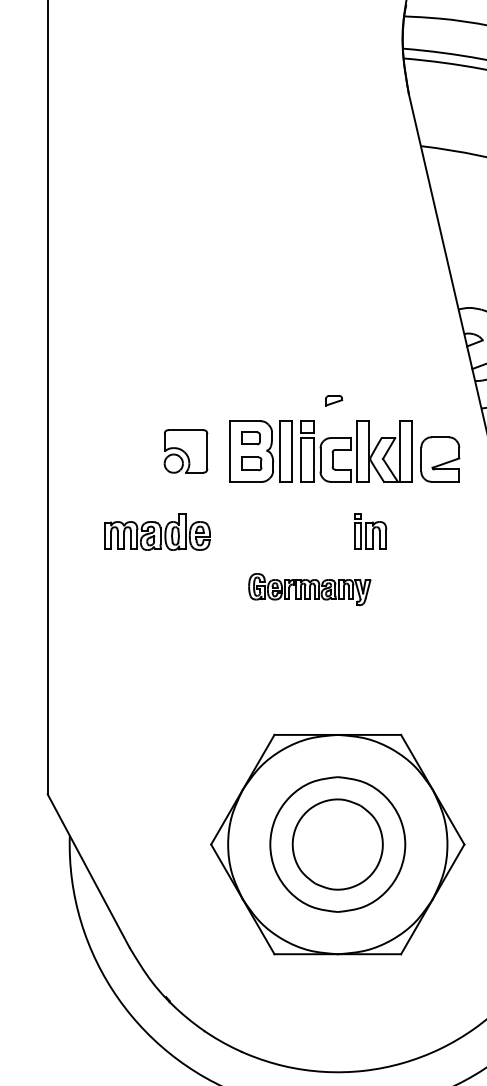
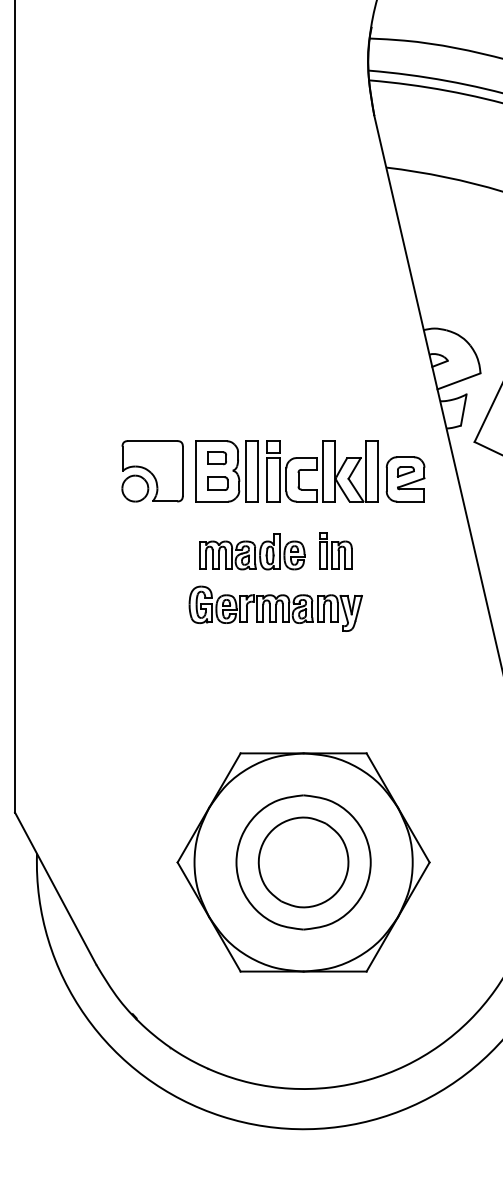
part: (333, 400) -> (405, 471), moved
part: (185, 451) -> (152, 471), size x1.43
part: (157, 532) -> (252, 551), moved
part: (309, 589) -> (275, 608), size x1.43

